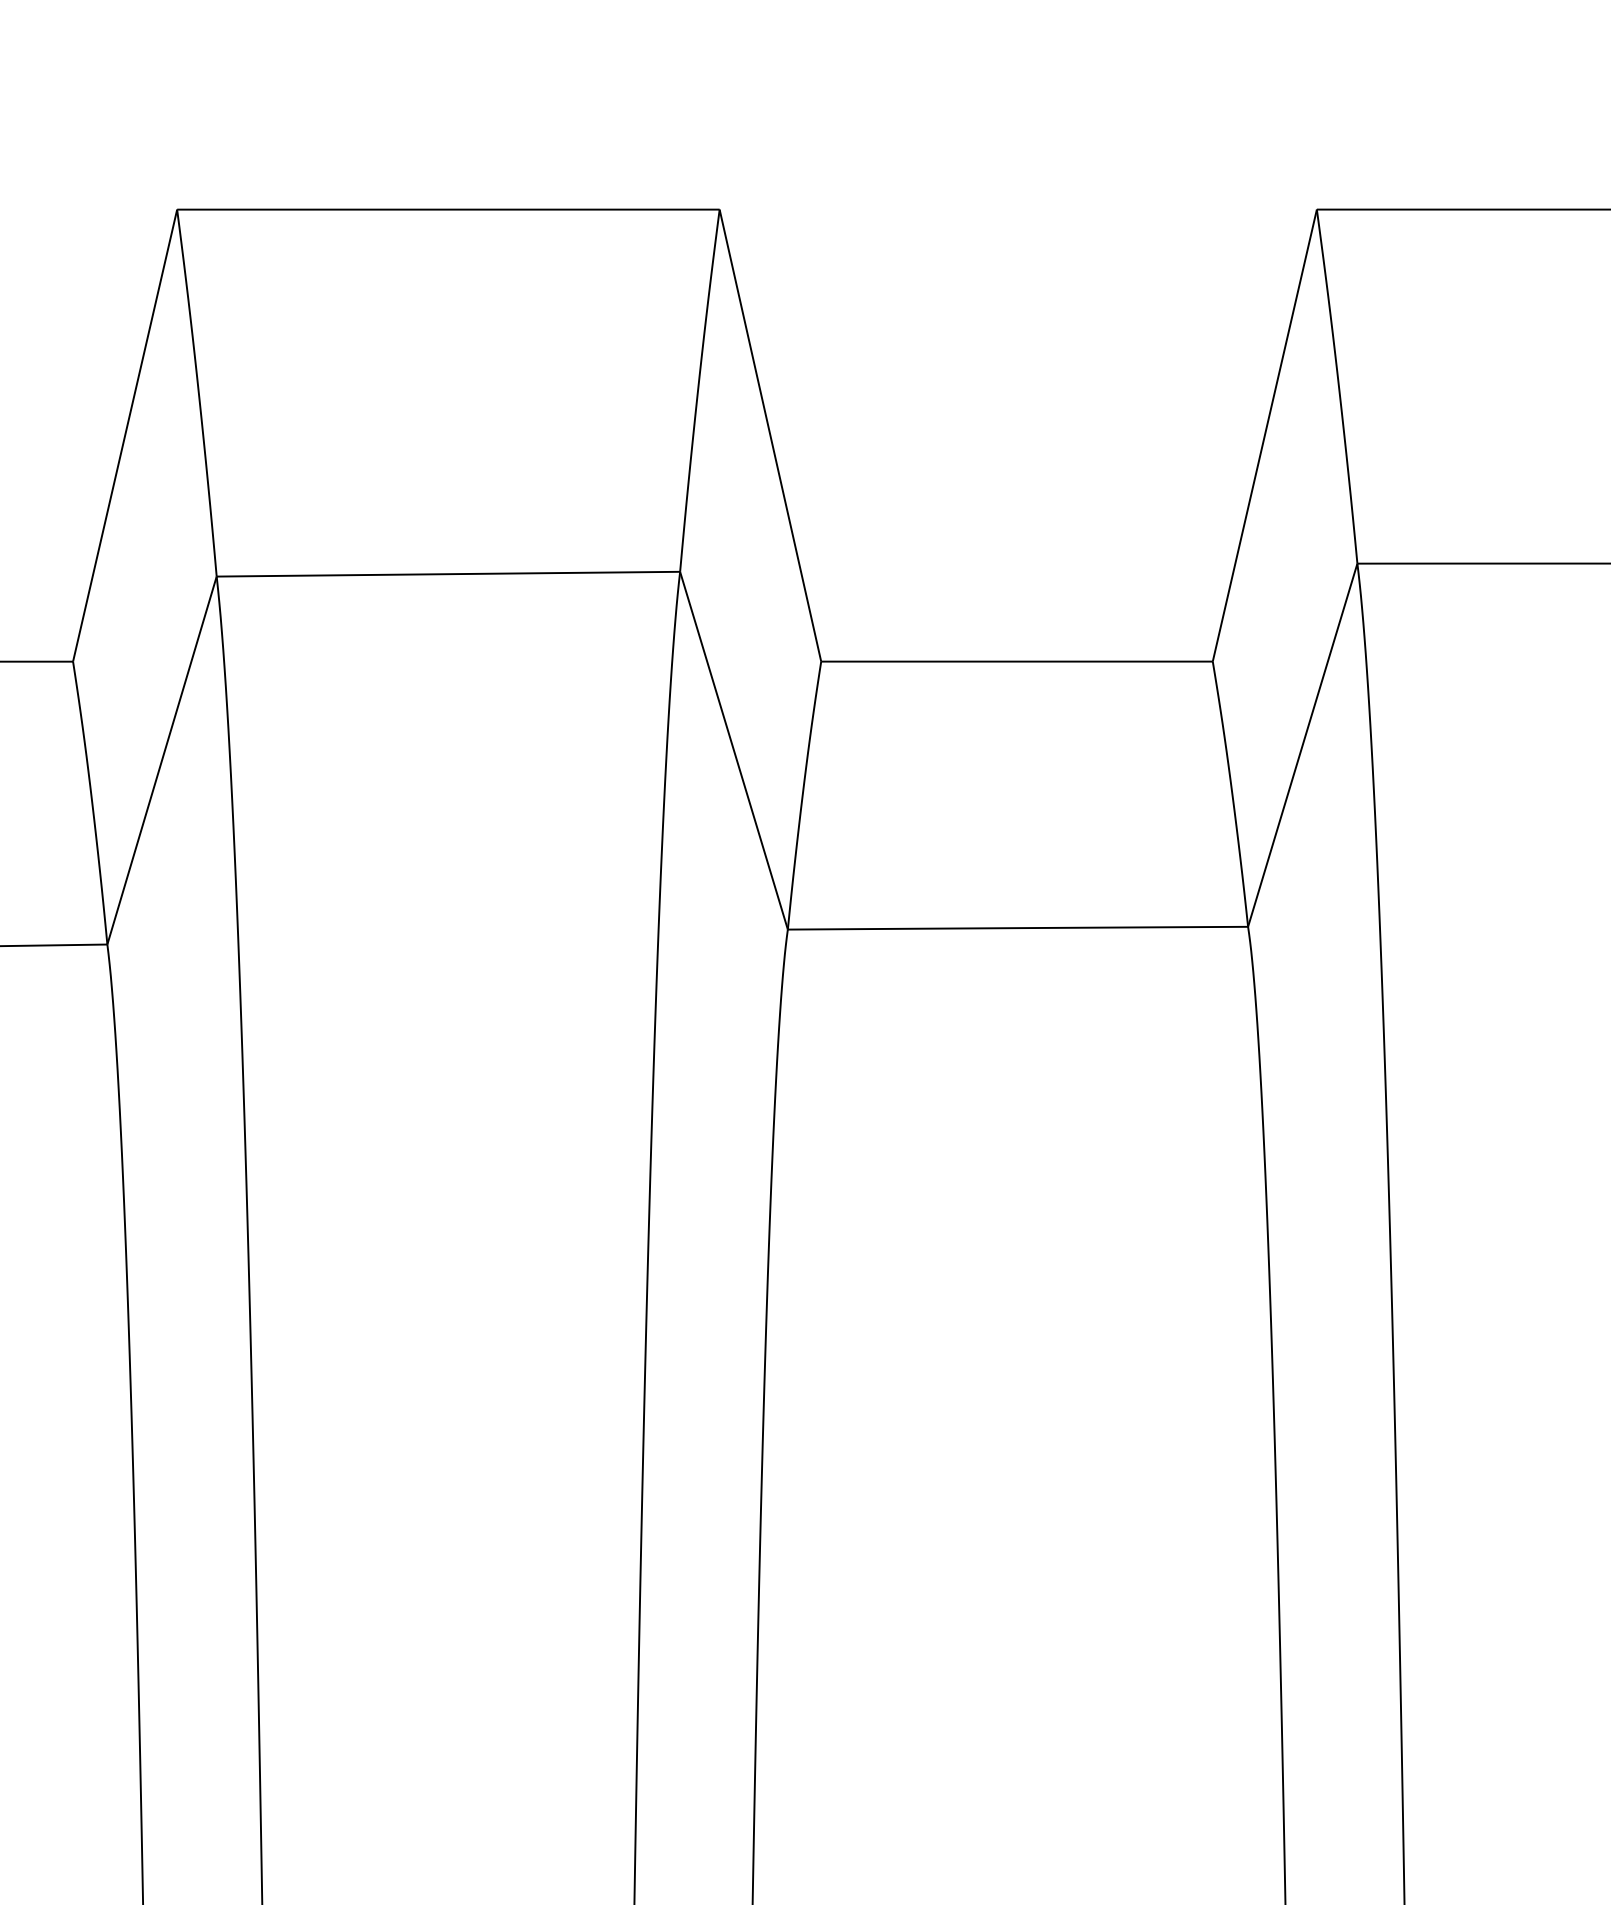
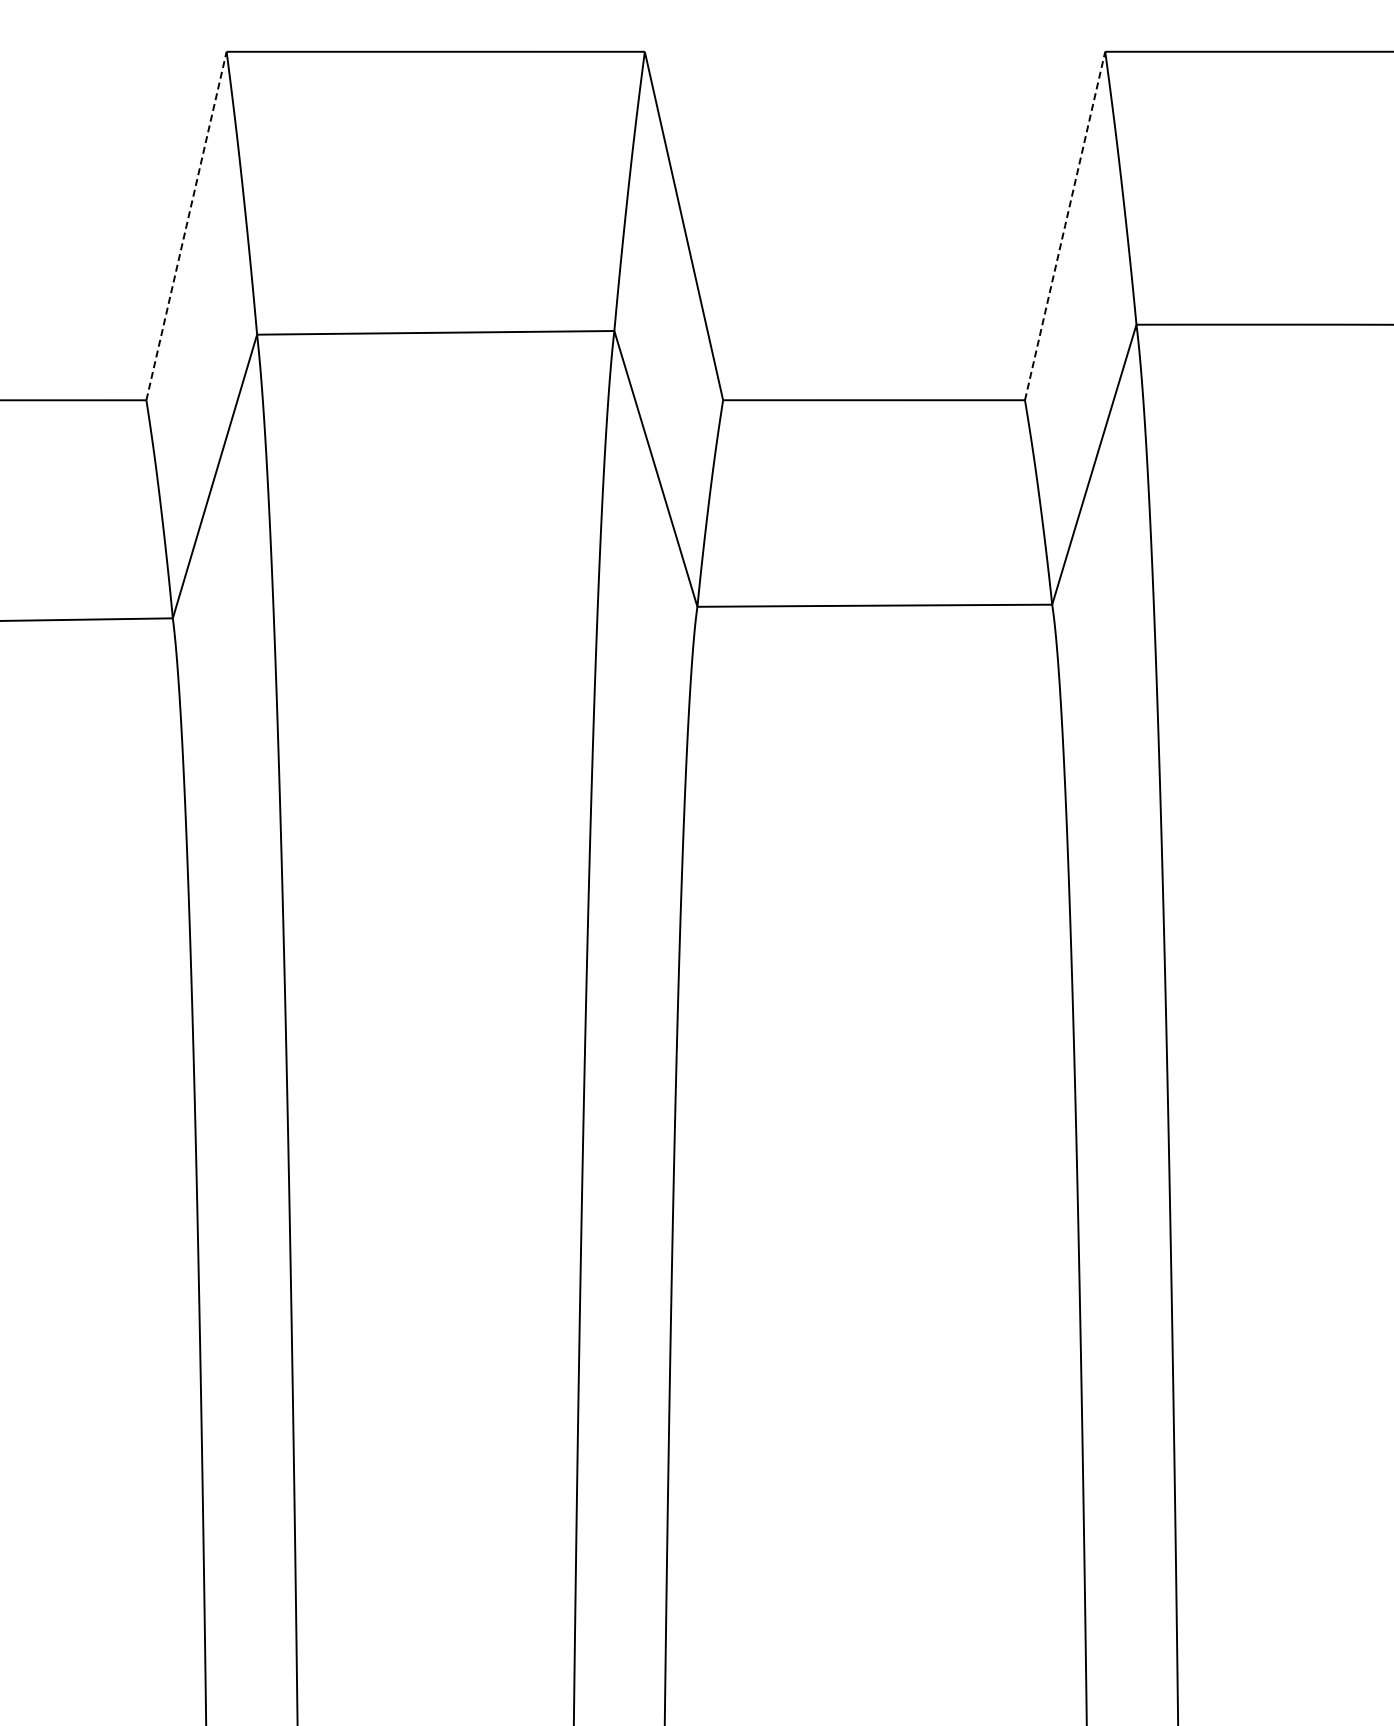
line: (125, 434) -> (186, 225), solid -> dashed
line: (1265, 434) -> (1065, 225), solid -> dashed

